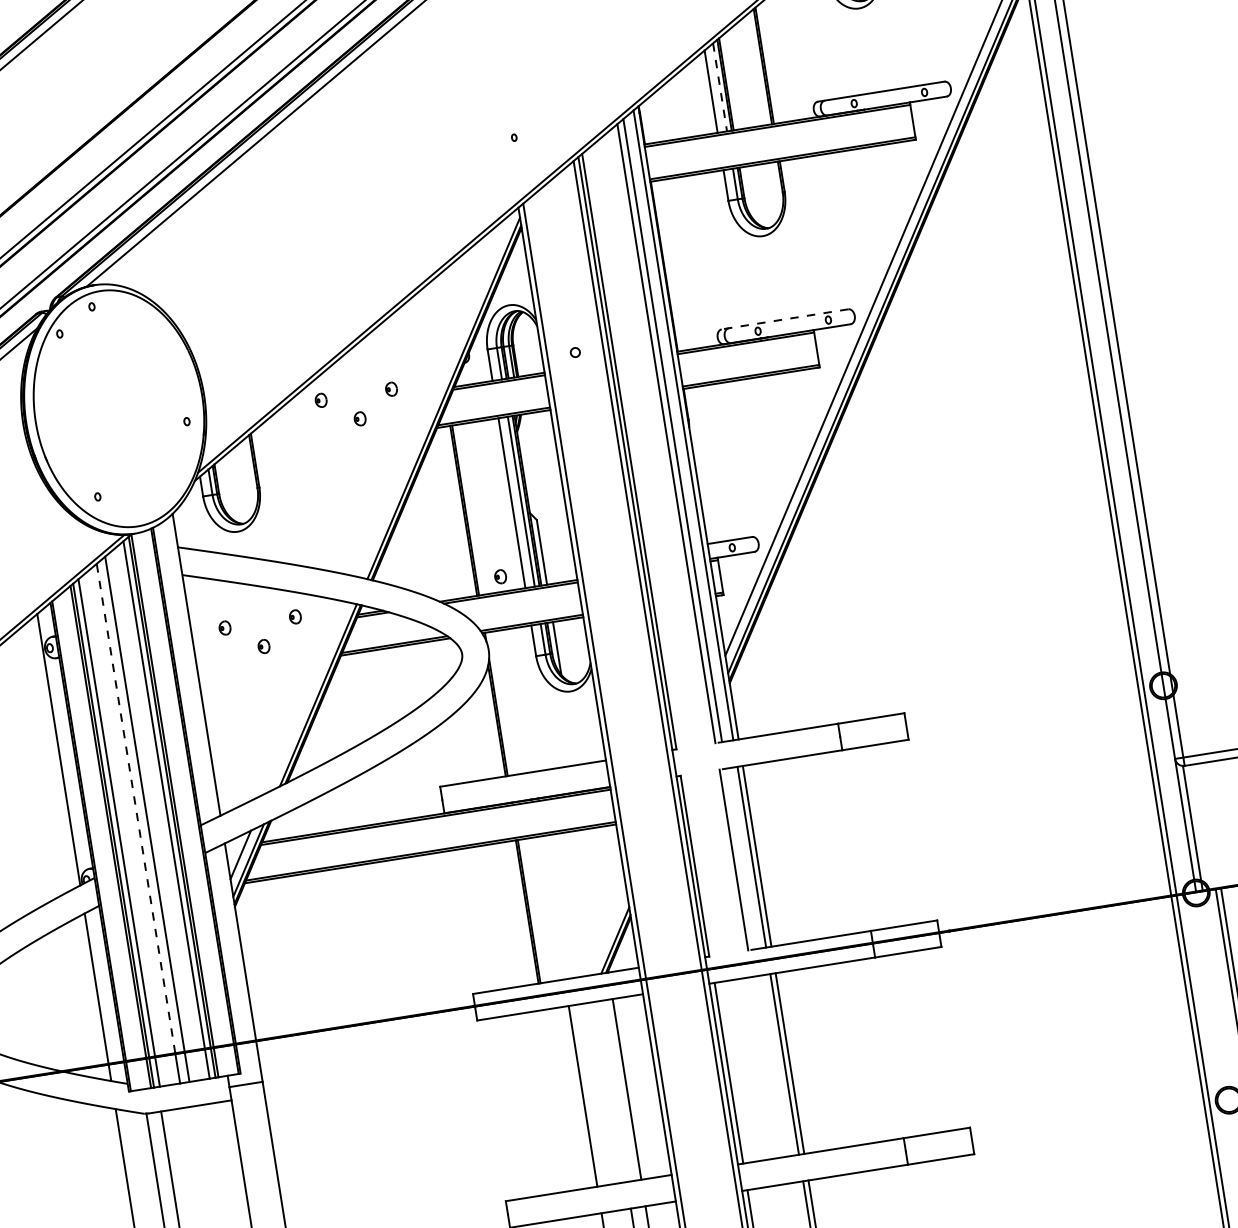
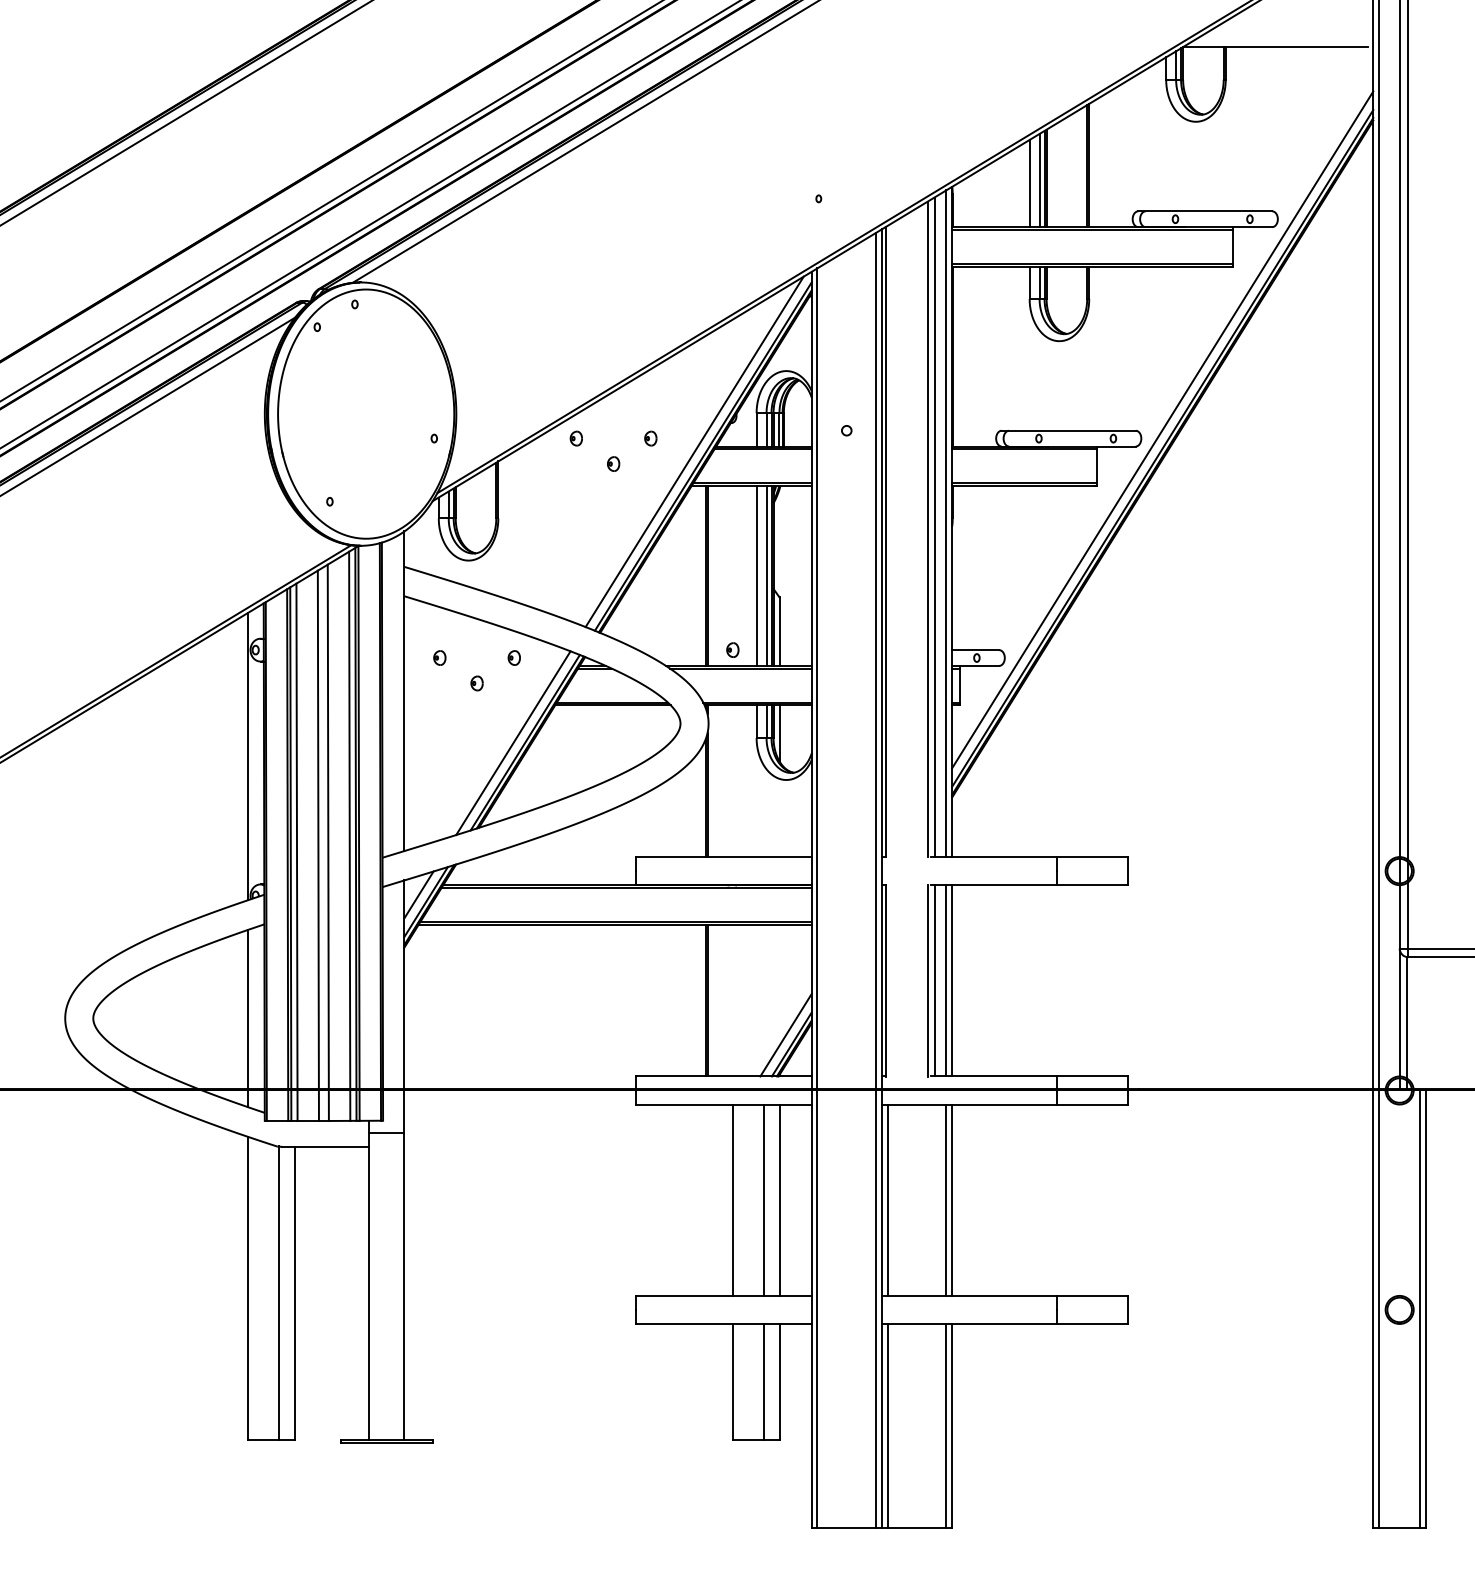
line: (719, 87) -> (1039, 180), dashed -> solid
line: (784, 319) -> (1068, 430), dashed -> solid
line: (434, 394) -> (694, 451), added
line: (307, 697) -> (513, 743), added
line: (136, 808) -> (318, 829), dashed -> solid
line: (740, 858) -> (934, 980), added
line: (607, 932) -> (785, 1035), added
line: (612, 1090) -> (764, 1199), added

